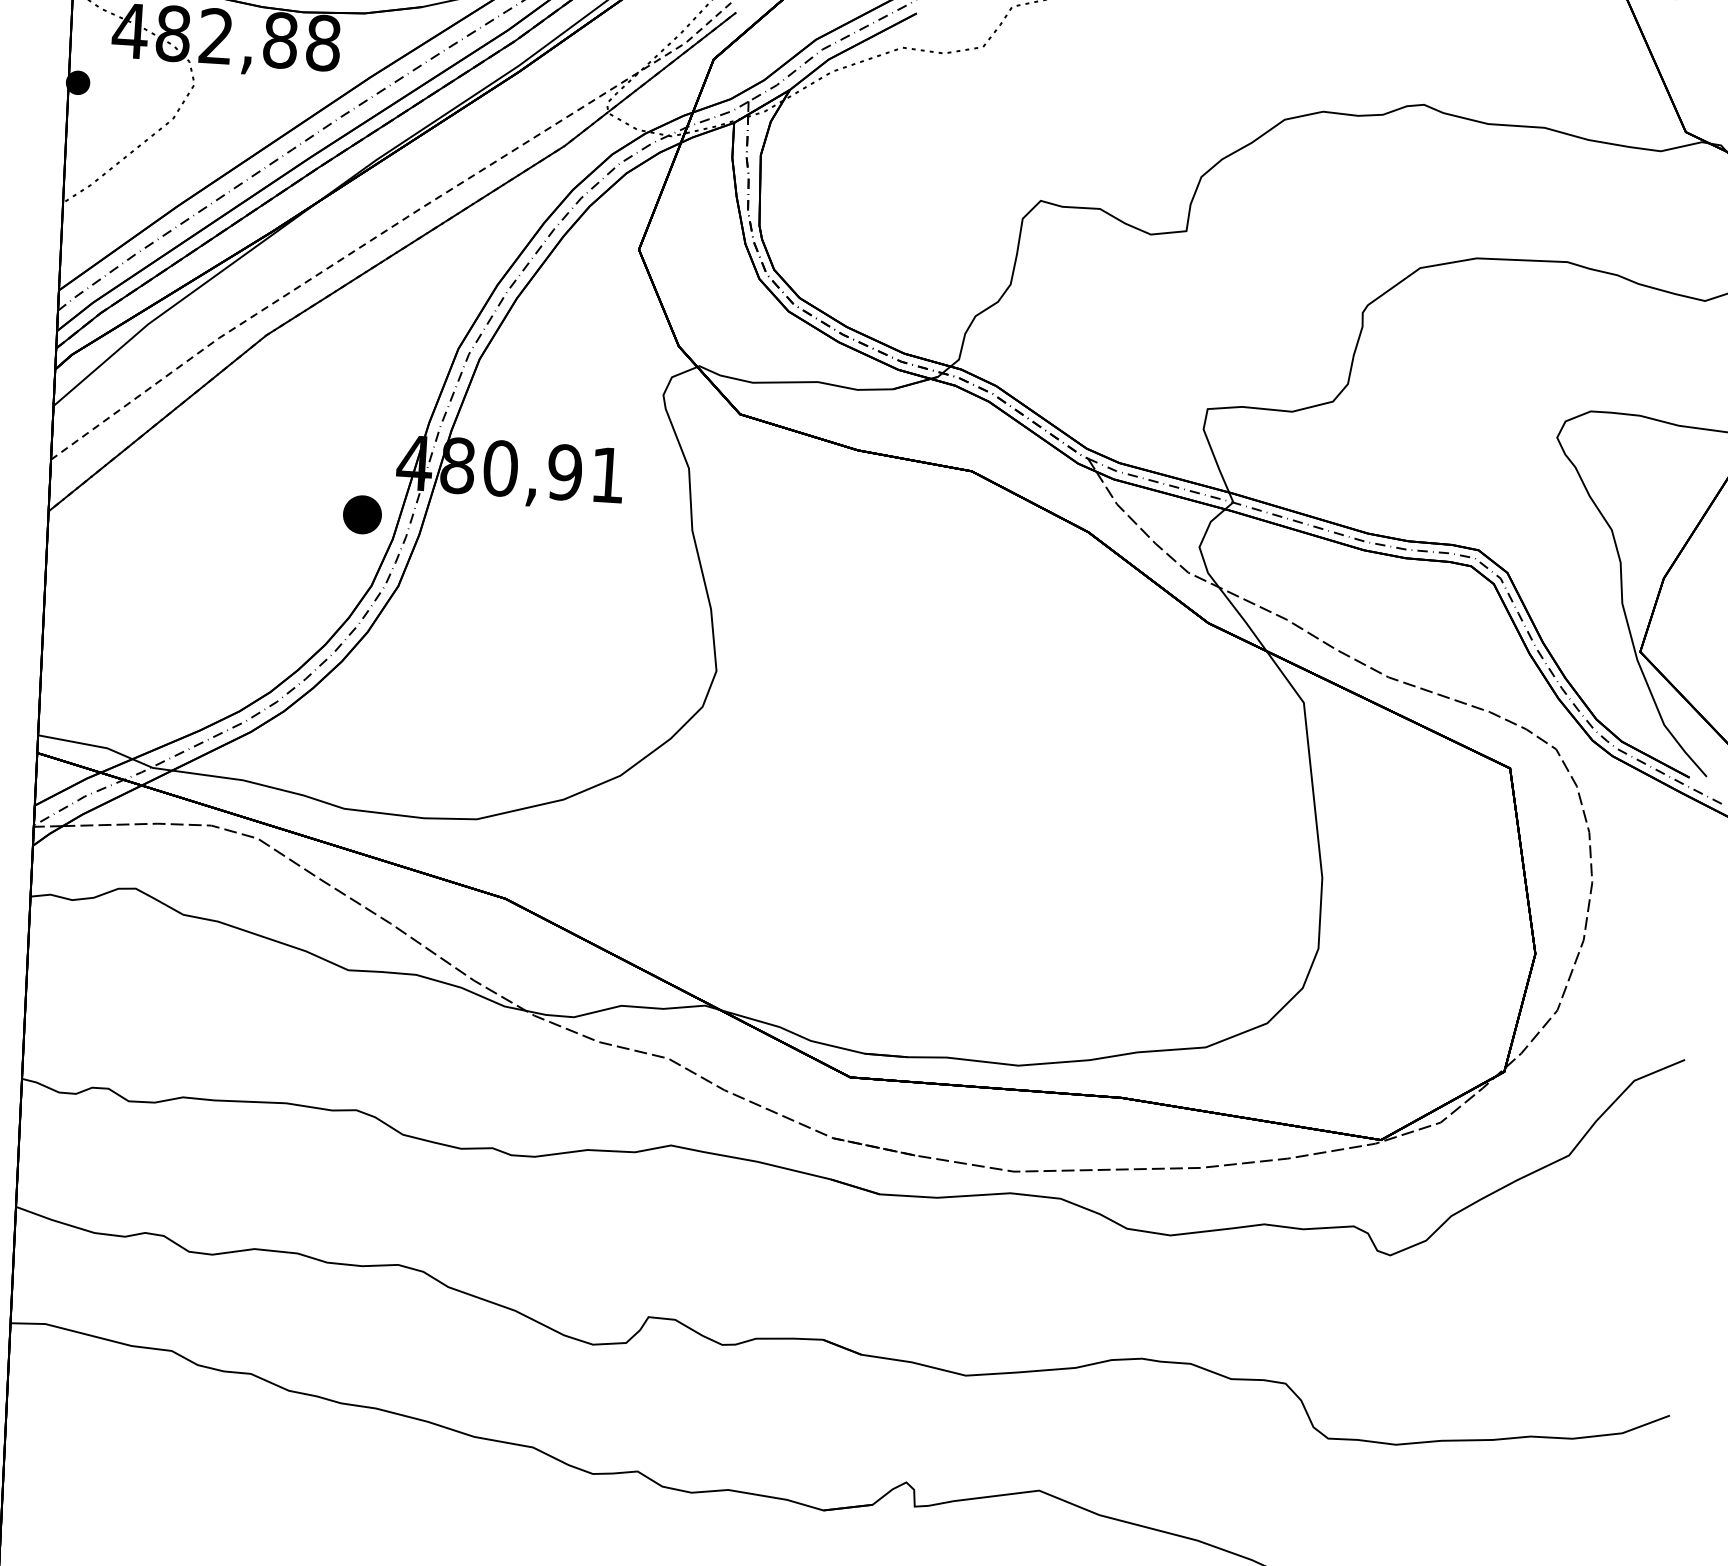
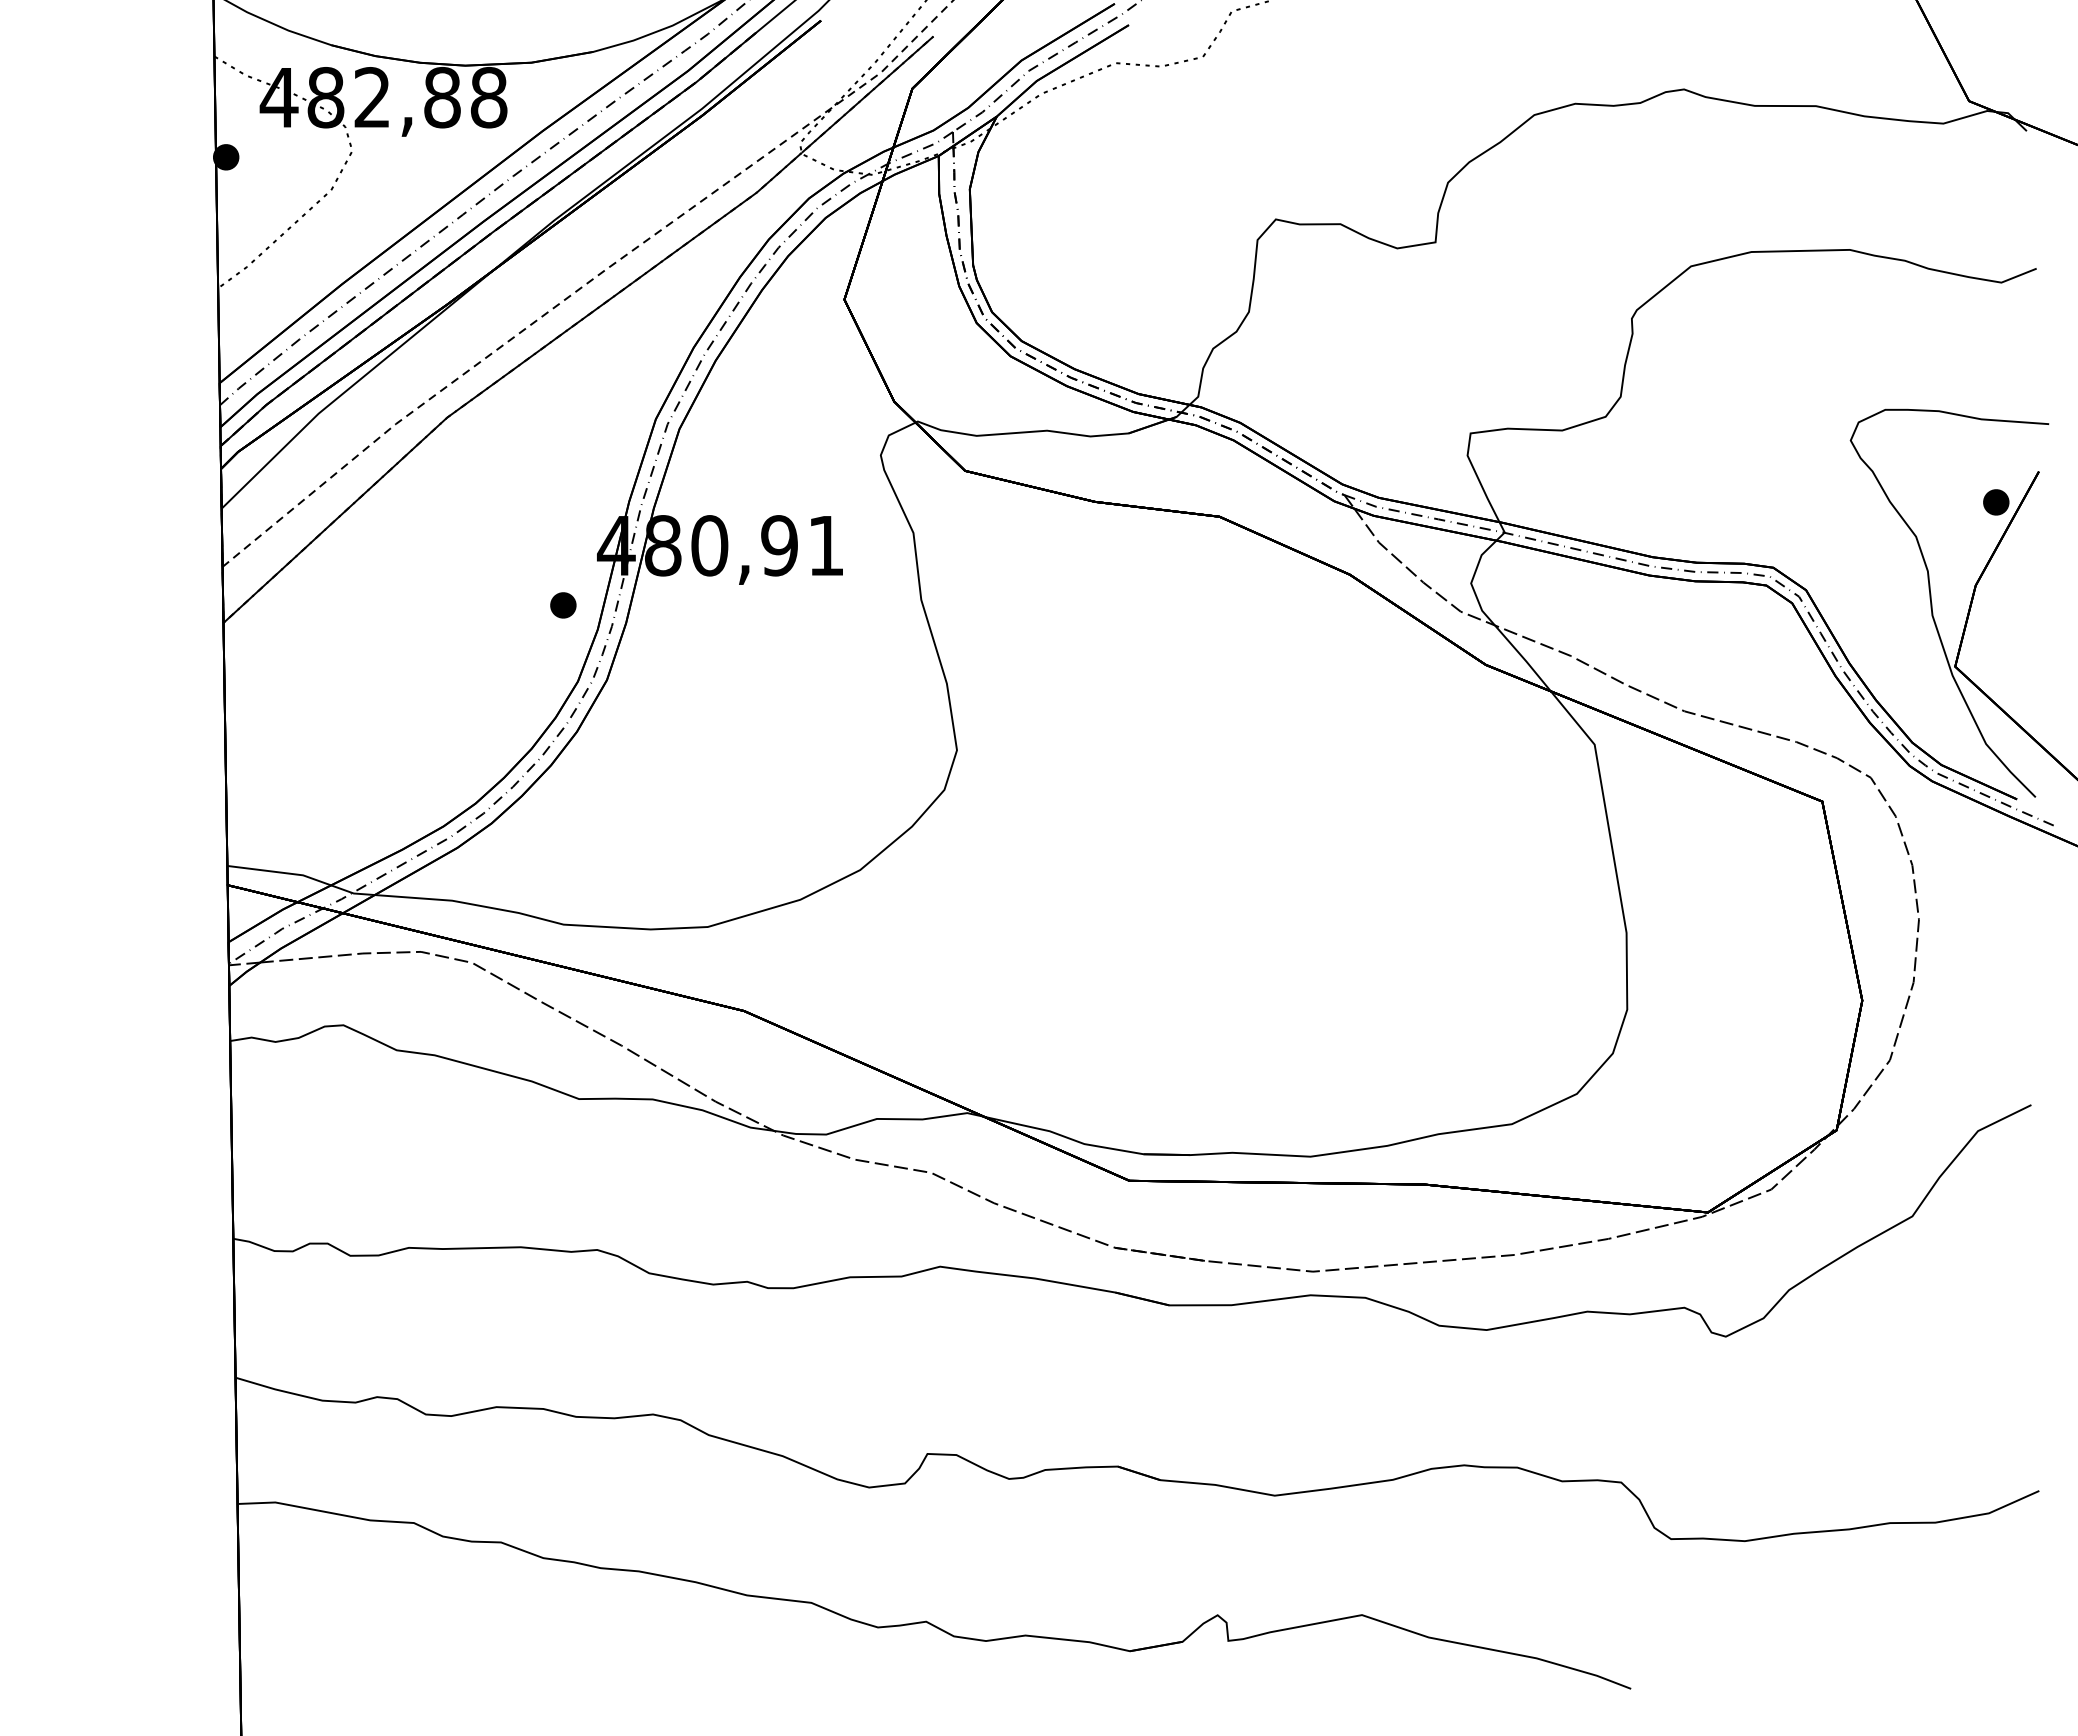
part: (1687, 503) -> (1996, 502), added
part: (362, 514) -> (563, 605), size x0.62

